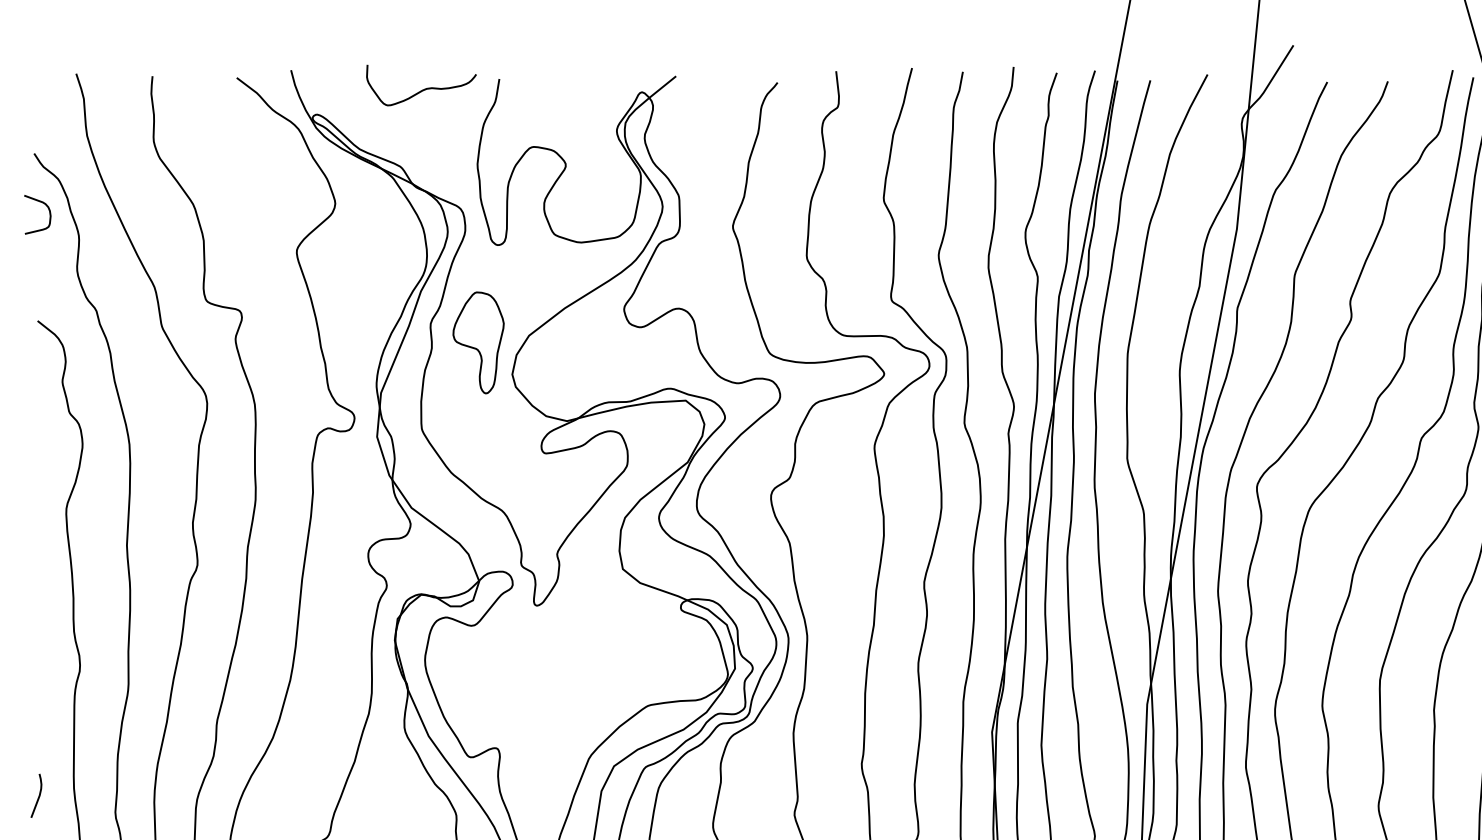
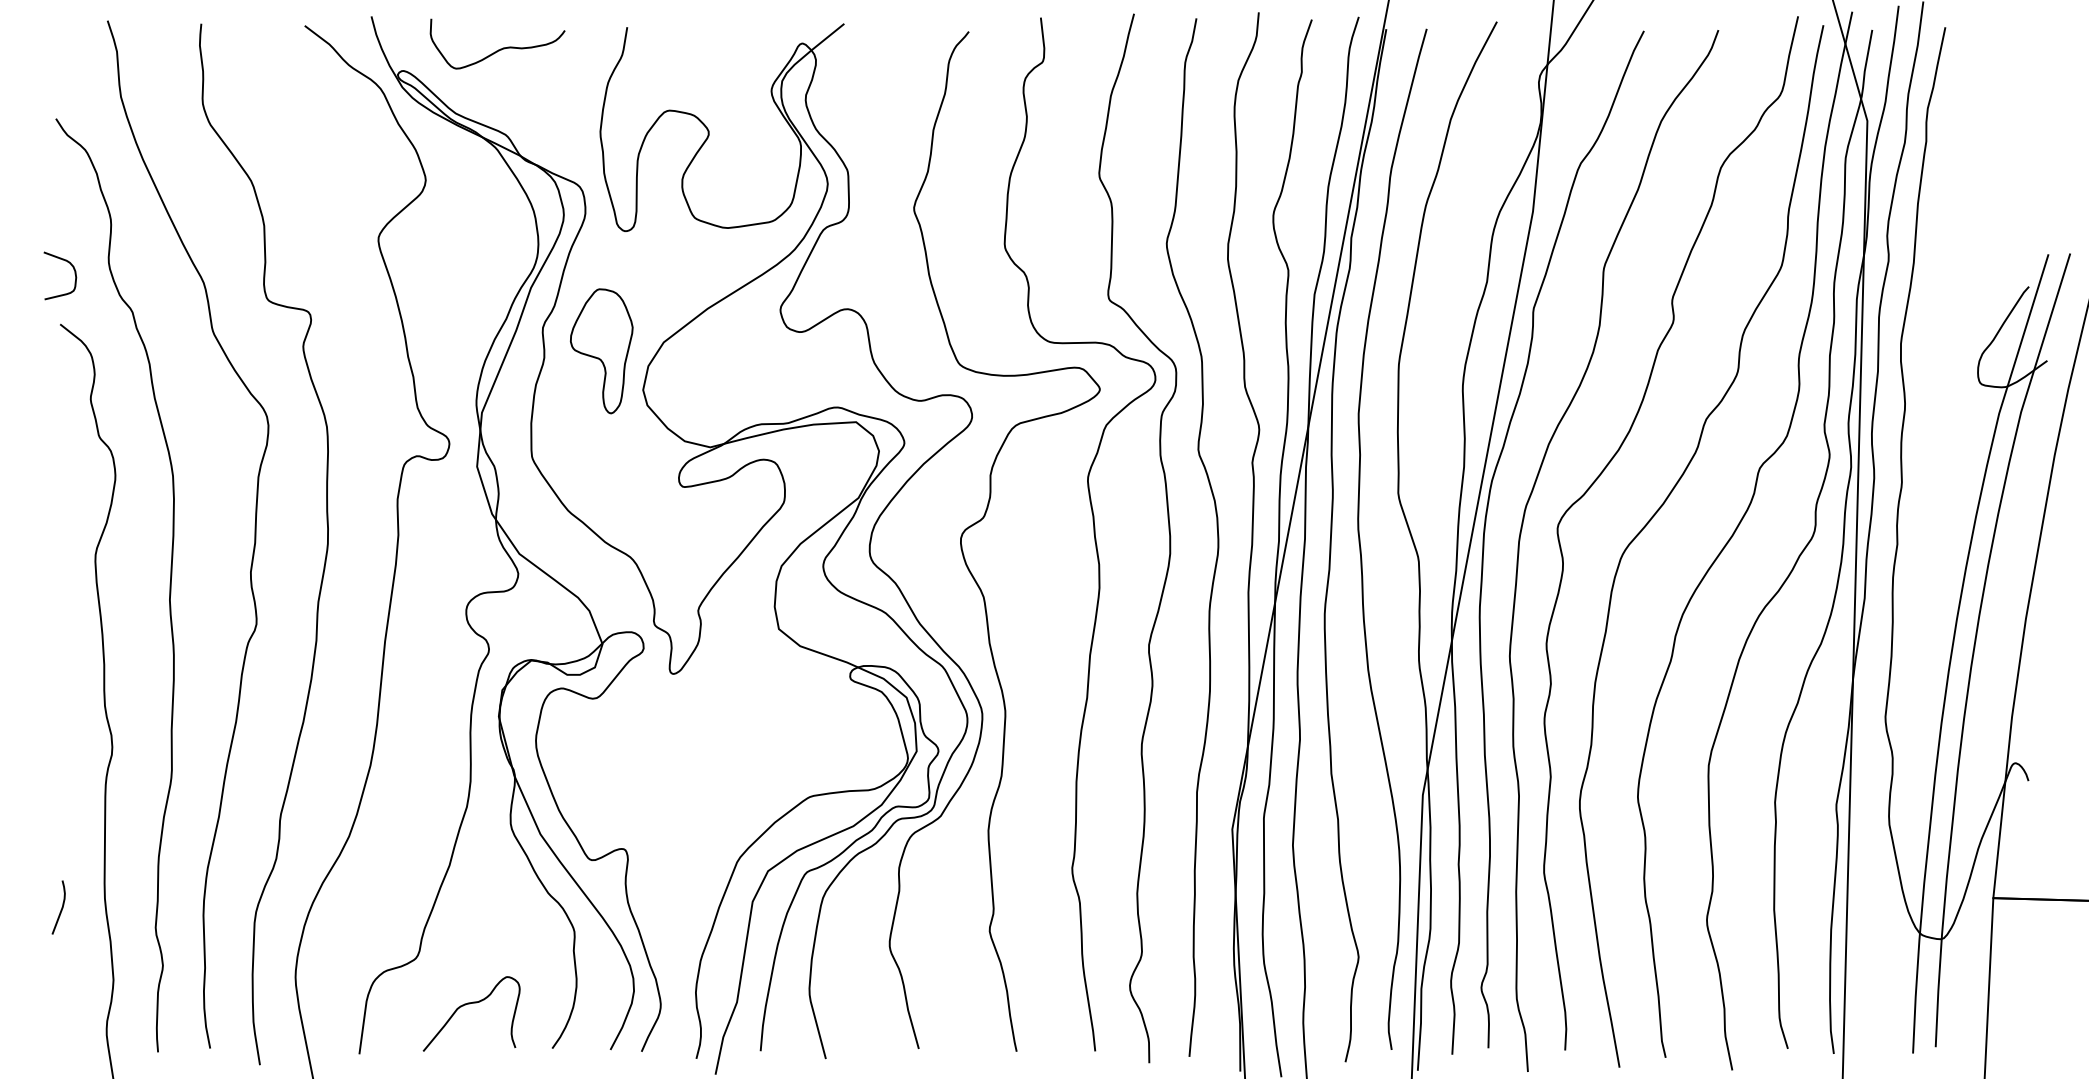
curve: (423, 89) -> (500, 48), moved
curve: (49, 213) -> (74, 274), moved

